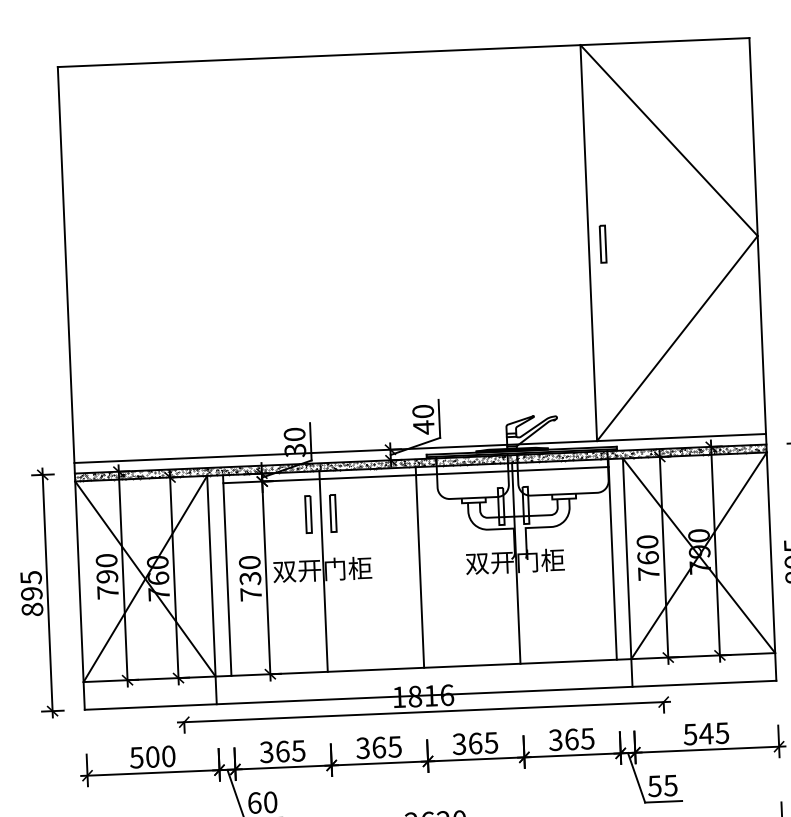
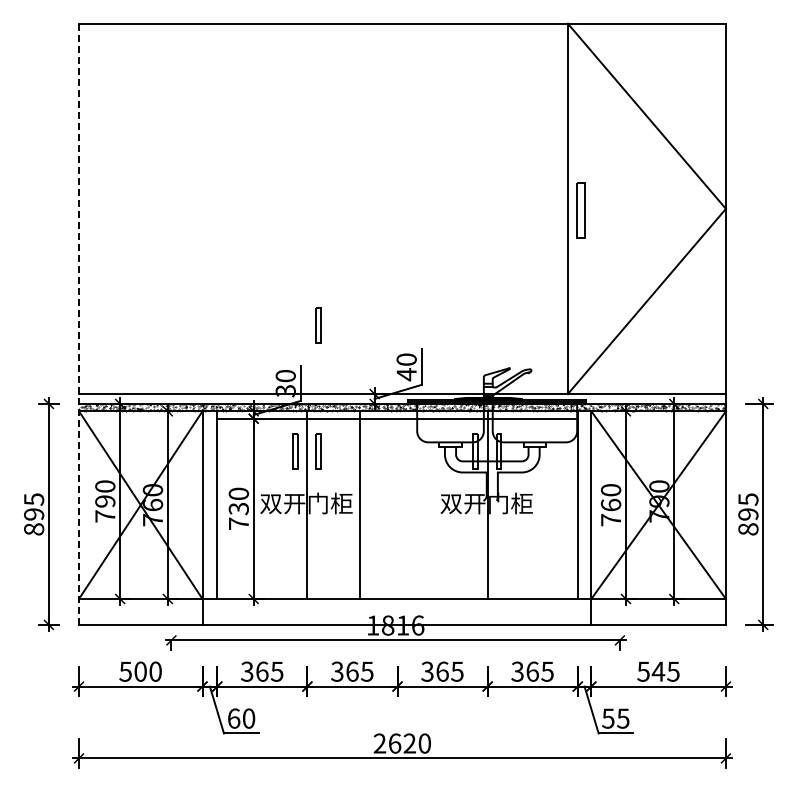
part: (603, 244) -> (581, 210), size x1.6
part: (327, 378) -> (318, 325), added
line: (71, 388) -> (79, 324), solid -> dashed
line: (419, 566) -> (359, 504), moved

